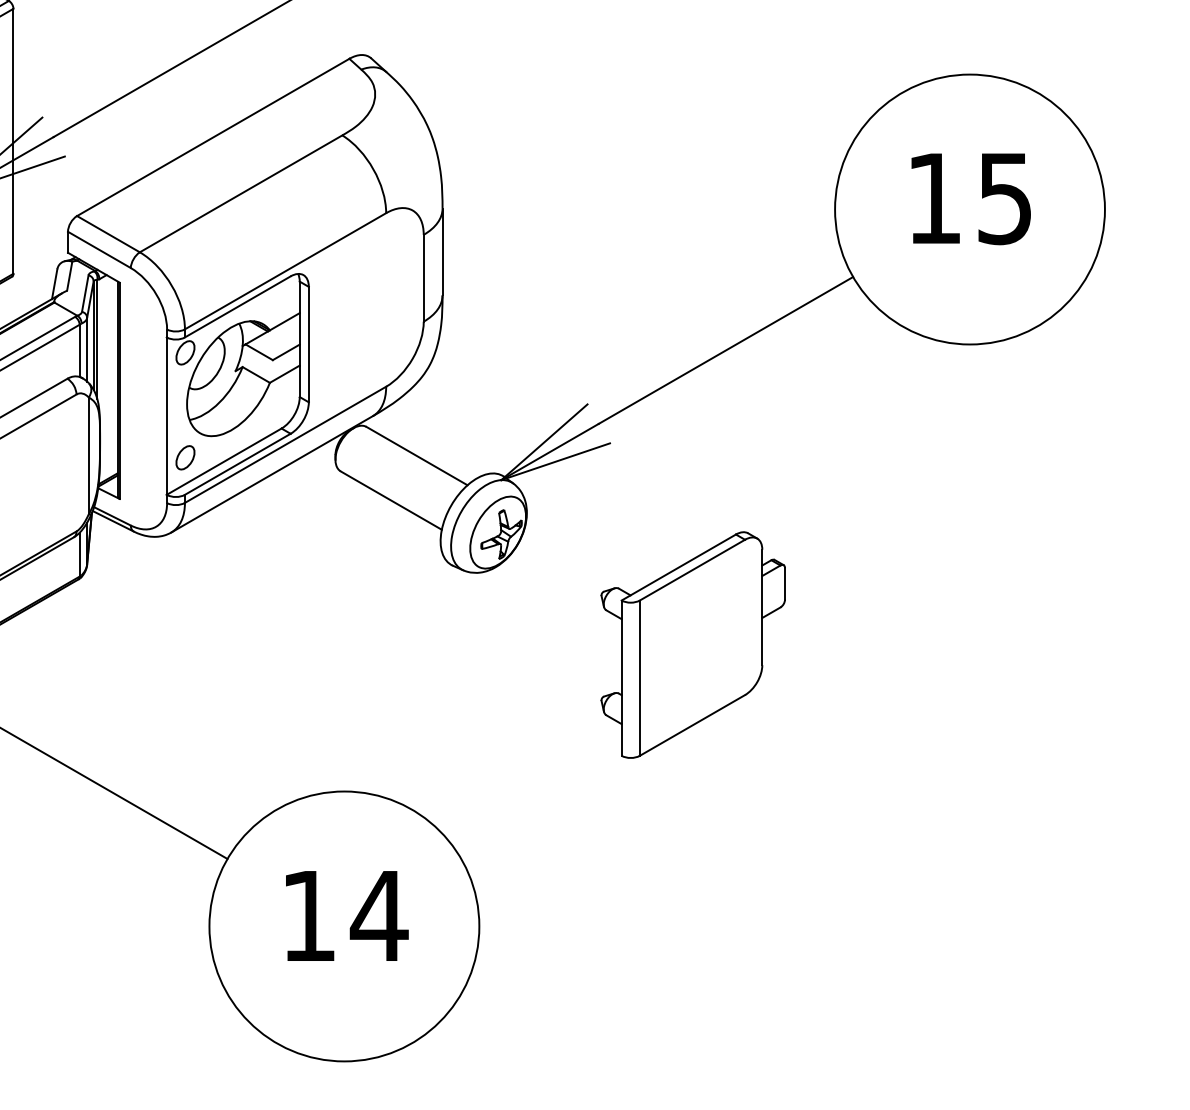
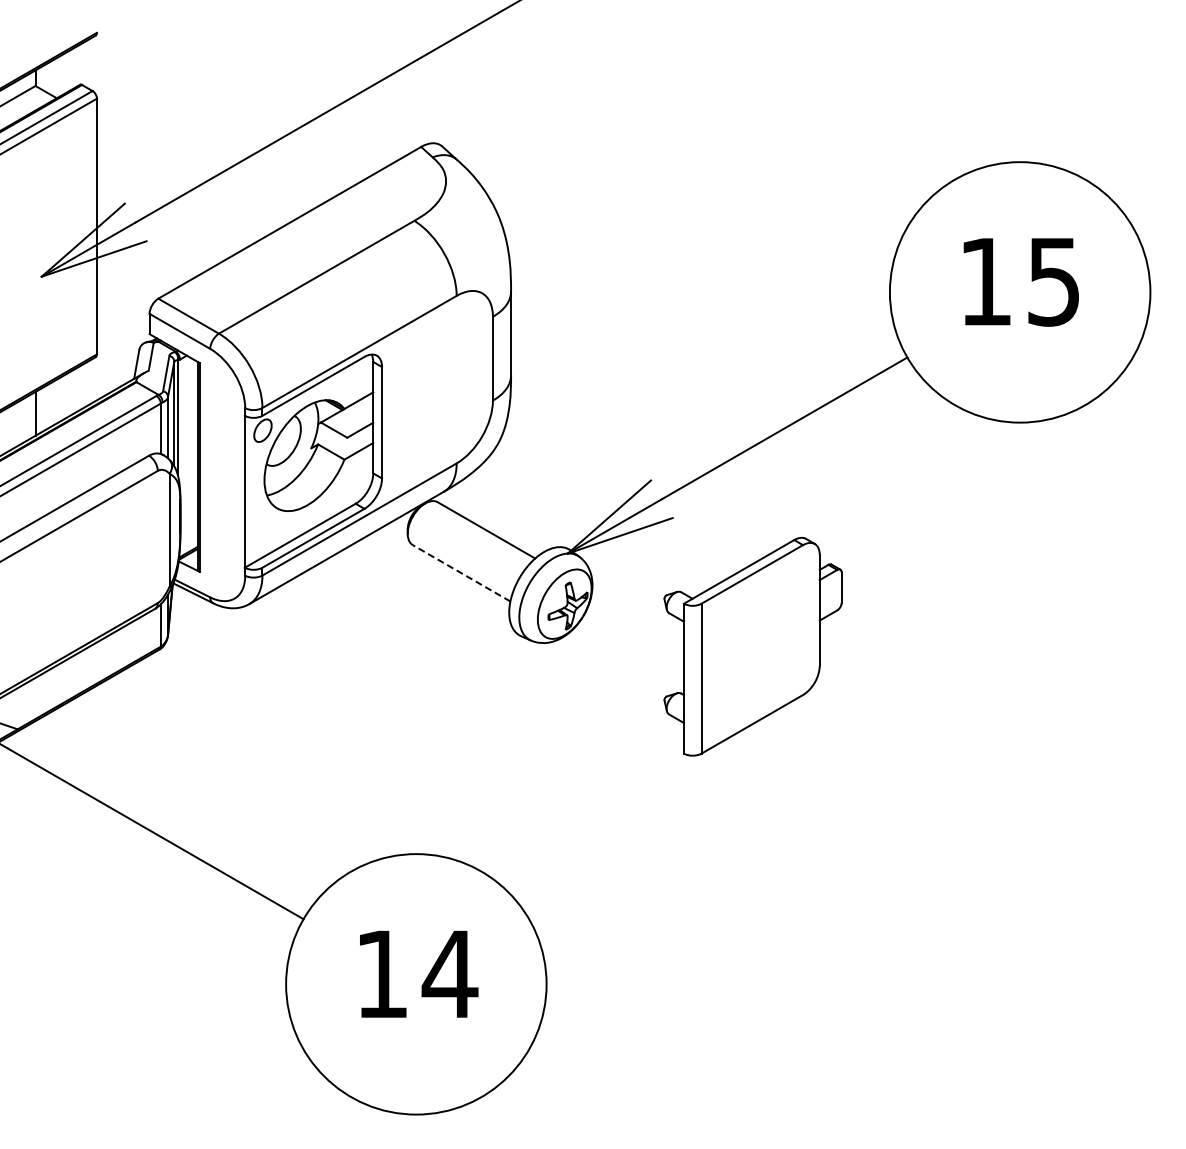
part: (184, 457) -> (262, 531), removed
line: (391, 500) -> (461, 573), solid -> dashed
part: (692, 644) -> (752, 646), moved

